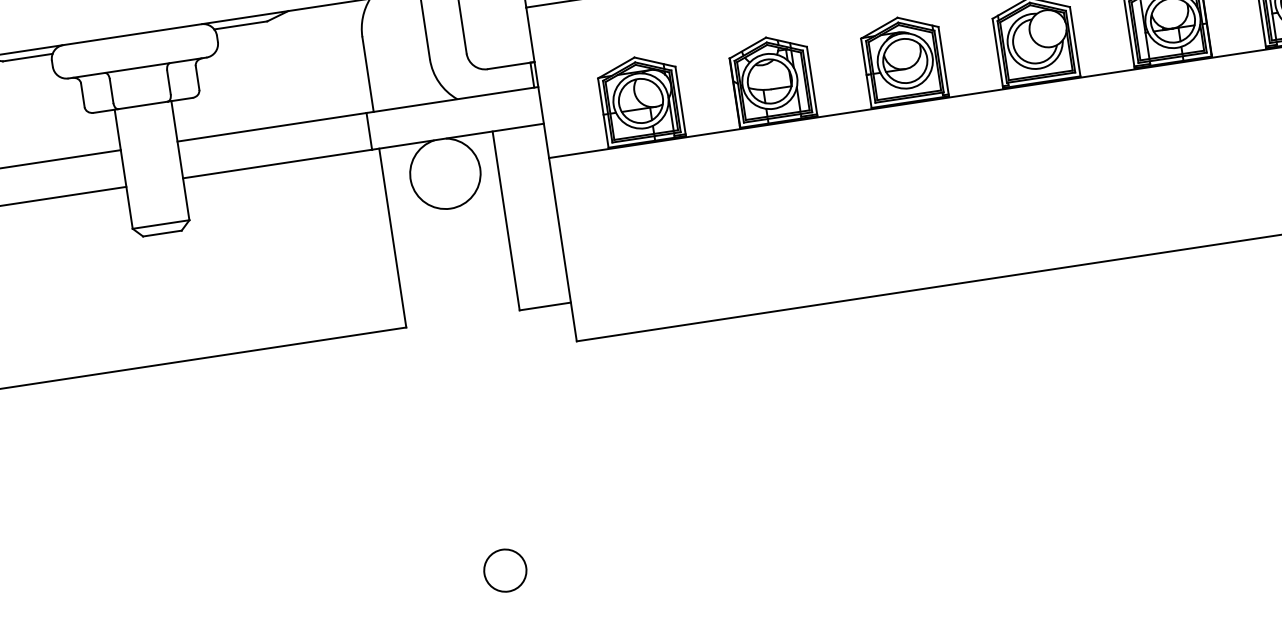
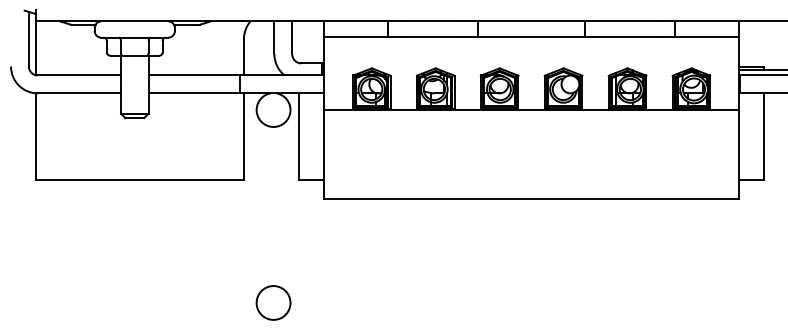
circle: (505, 569) -> (273, 302), size x1.67

